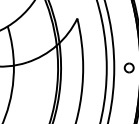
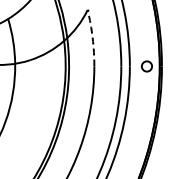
arc: (81, 43) -> (92, 38), solid -> dashed

